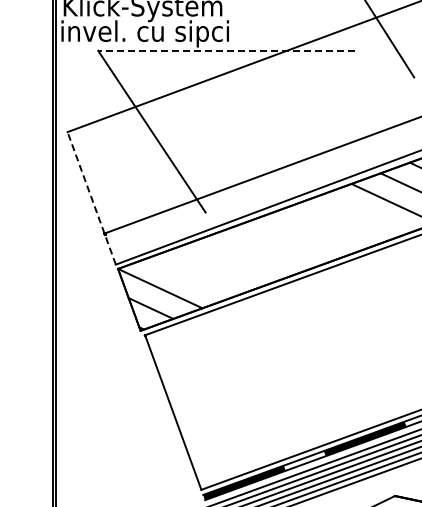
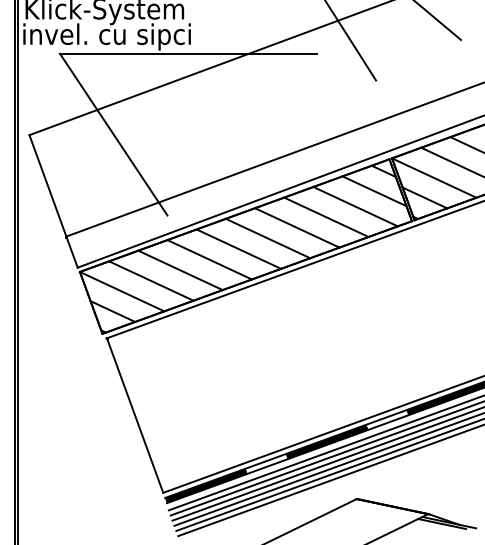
line: (225, 50) -> (187, 53), dashed -> solid
line: (91, 198) -> (53, 201), dashed -> solid
line: (364, 213) -> (326, 216), added
line: (335, 224) -> (297, 227), added
line: (305, 235) -> (267, 238), added
line: (276, 245) -> (238, 248), added
line: (247, 256) -> (209, 259), added
line: (218, 267) -> (180, 270), added
line: (189, 277) -> (151, 280), added

